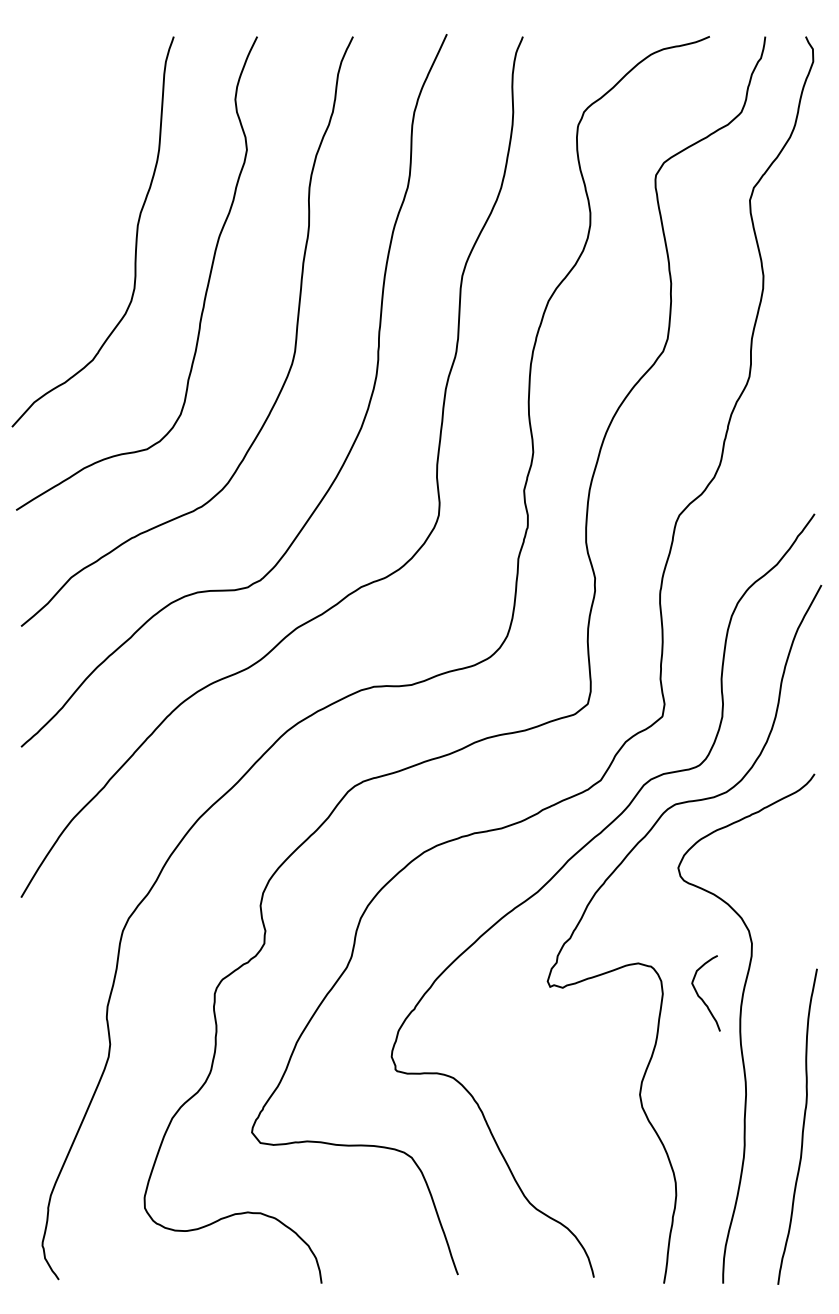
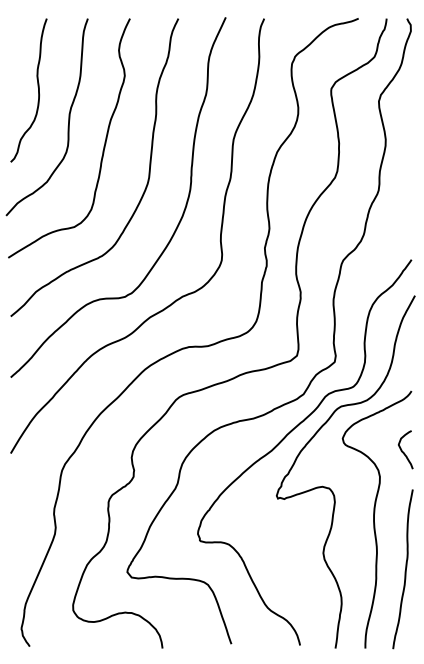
curve: (74, 172) -> (37, 87), added
curve: (701, 996) -> (403, 451), moved

